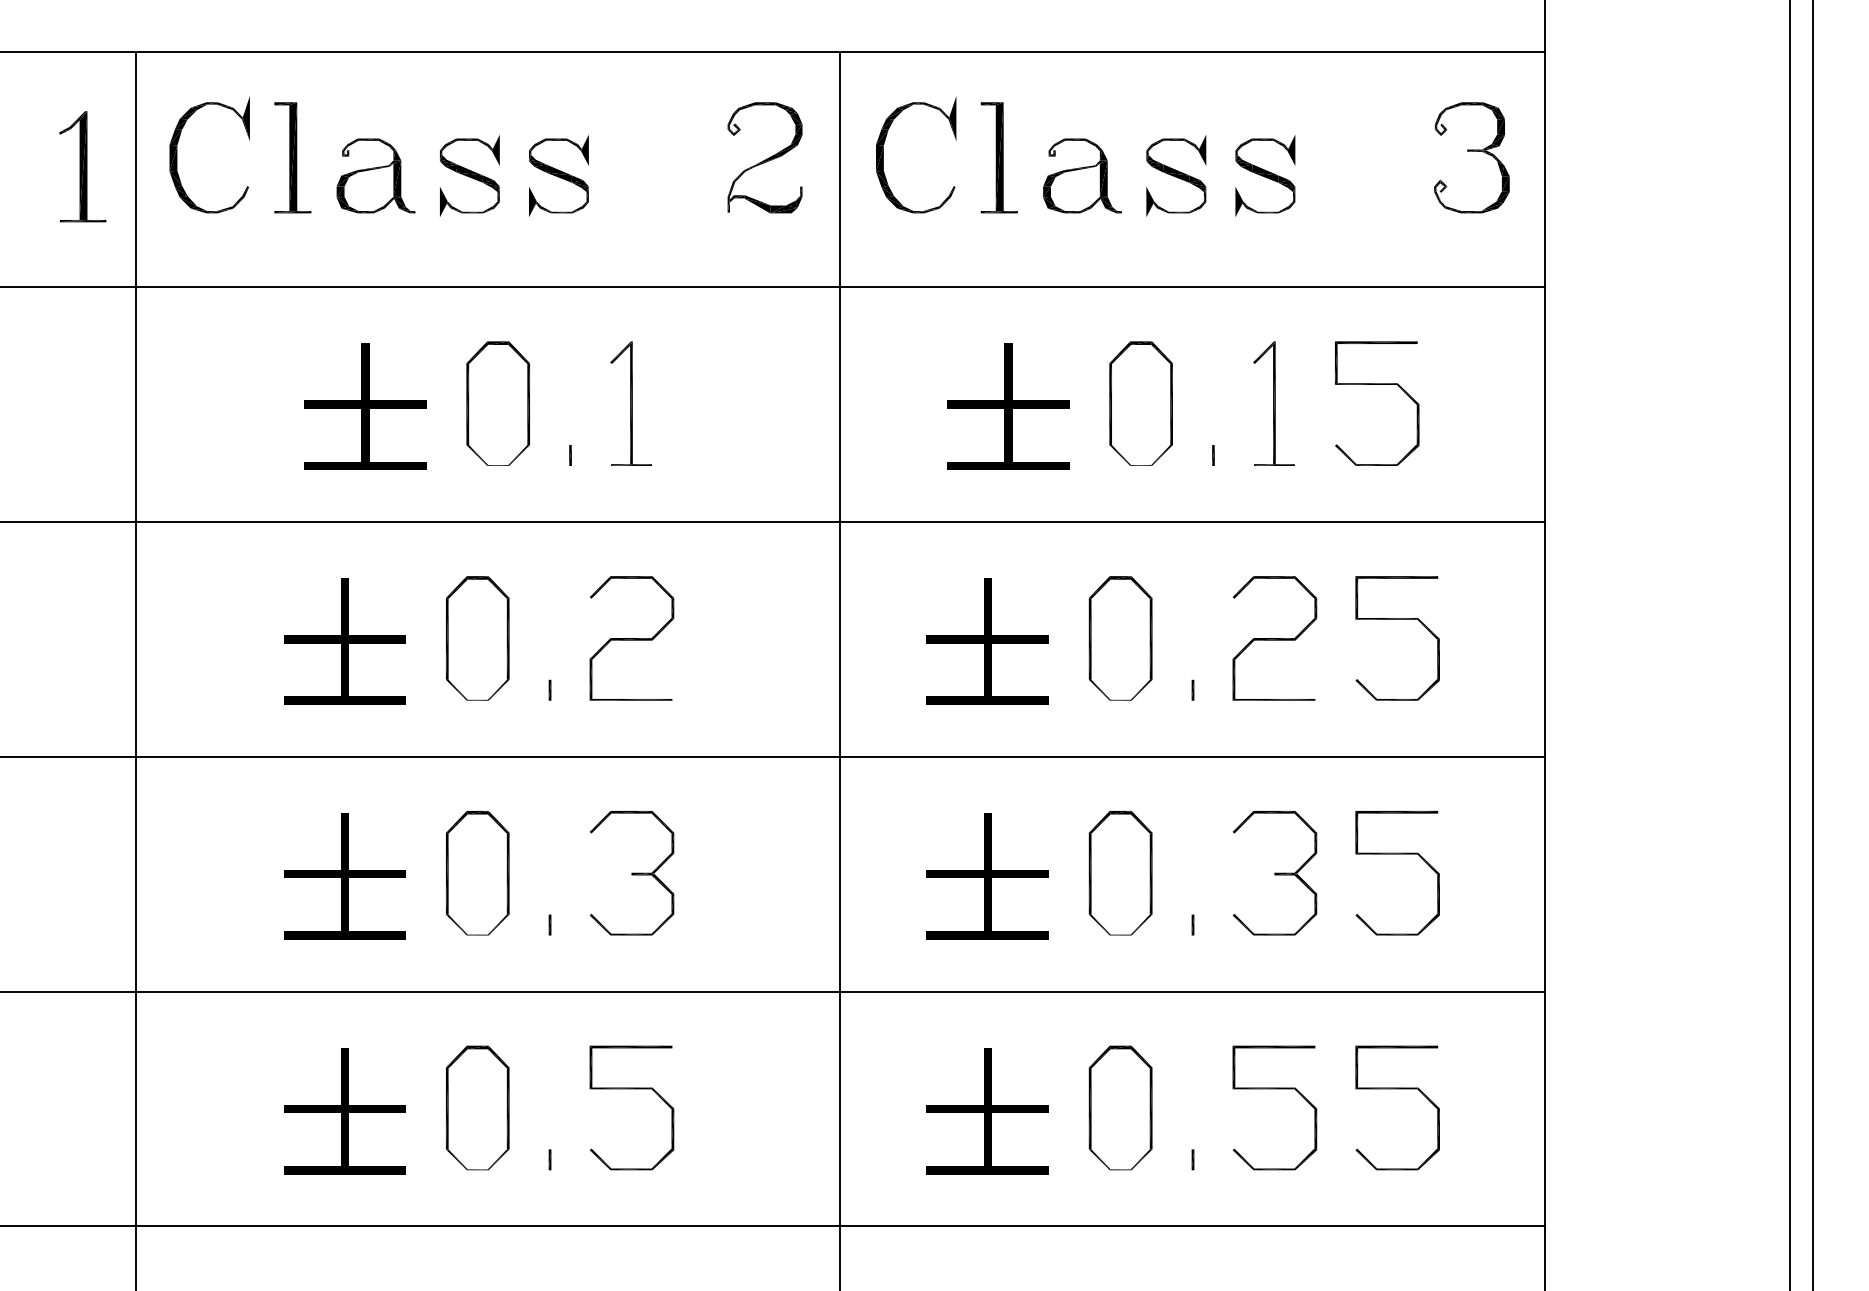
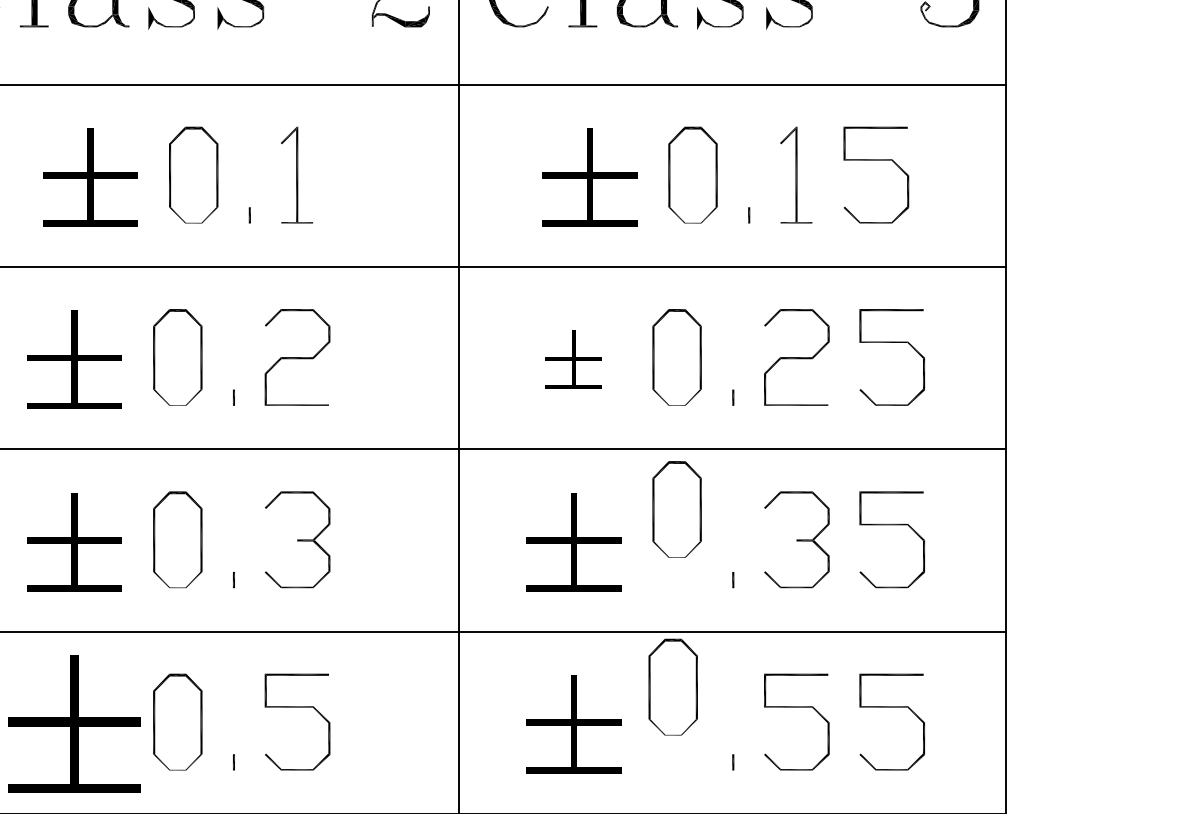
part: (987, 641) -> (573, 359), size x0.6
part: (1120, 873) -> (676, 509), moved
part: (1120, 1107) -> (673, 686), moved
part: (344, 1111) -> (74, 724), size x1.4

